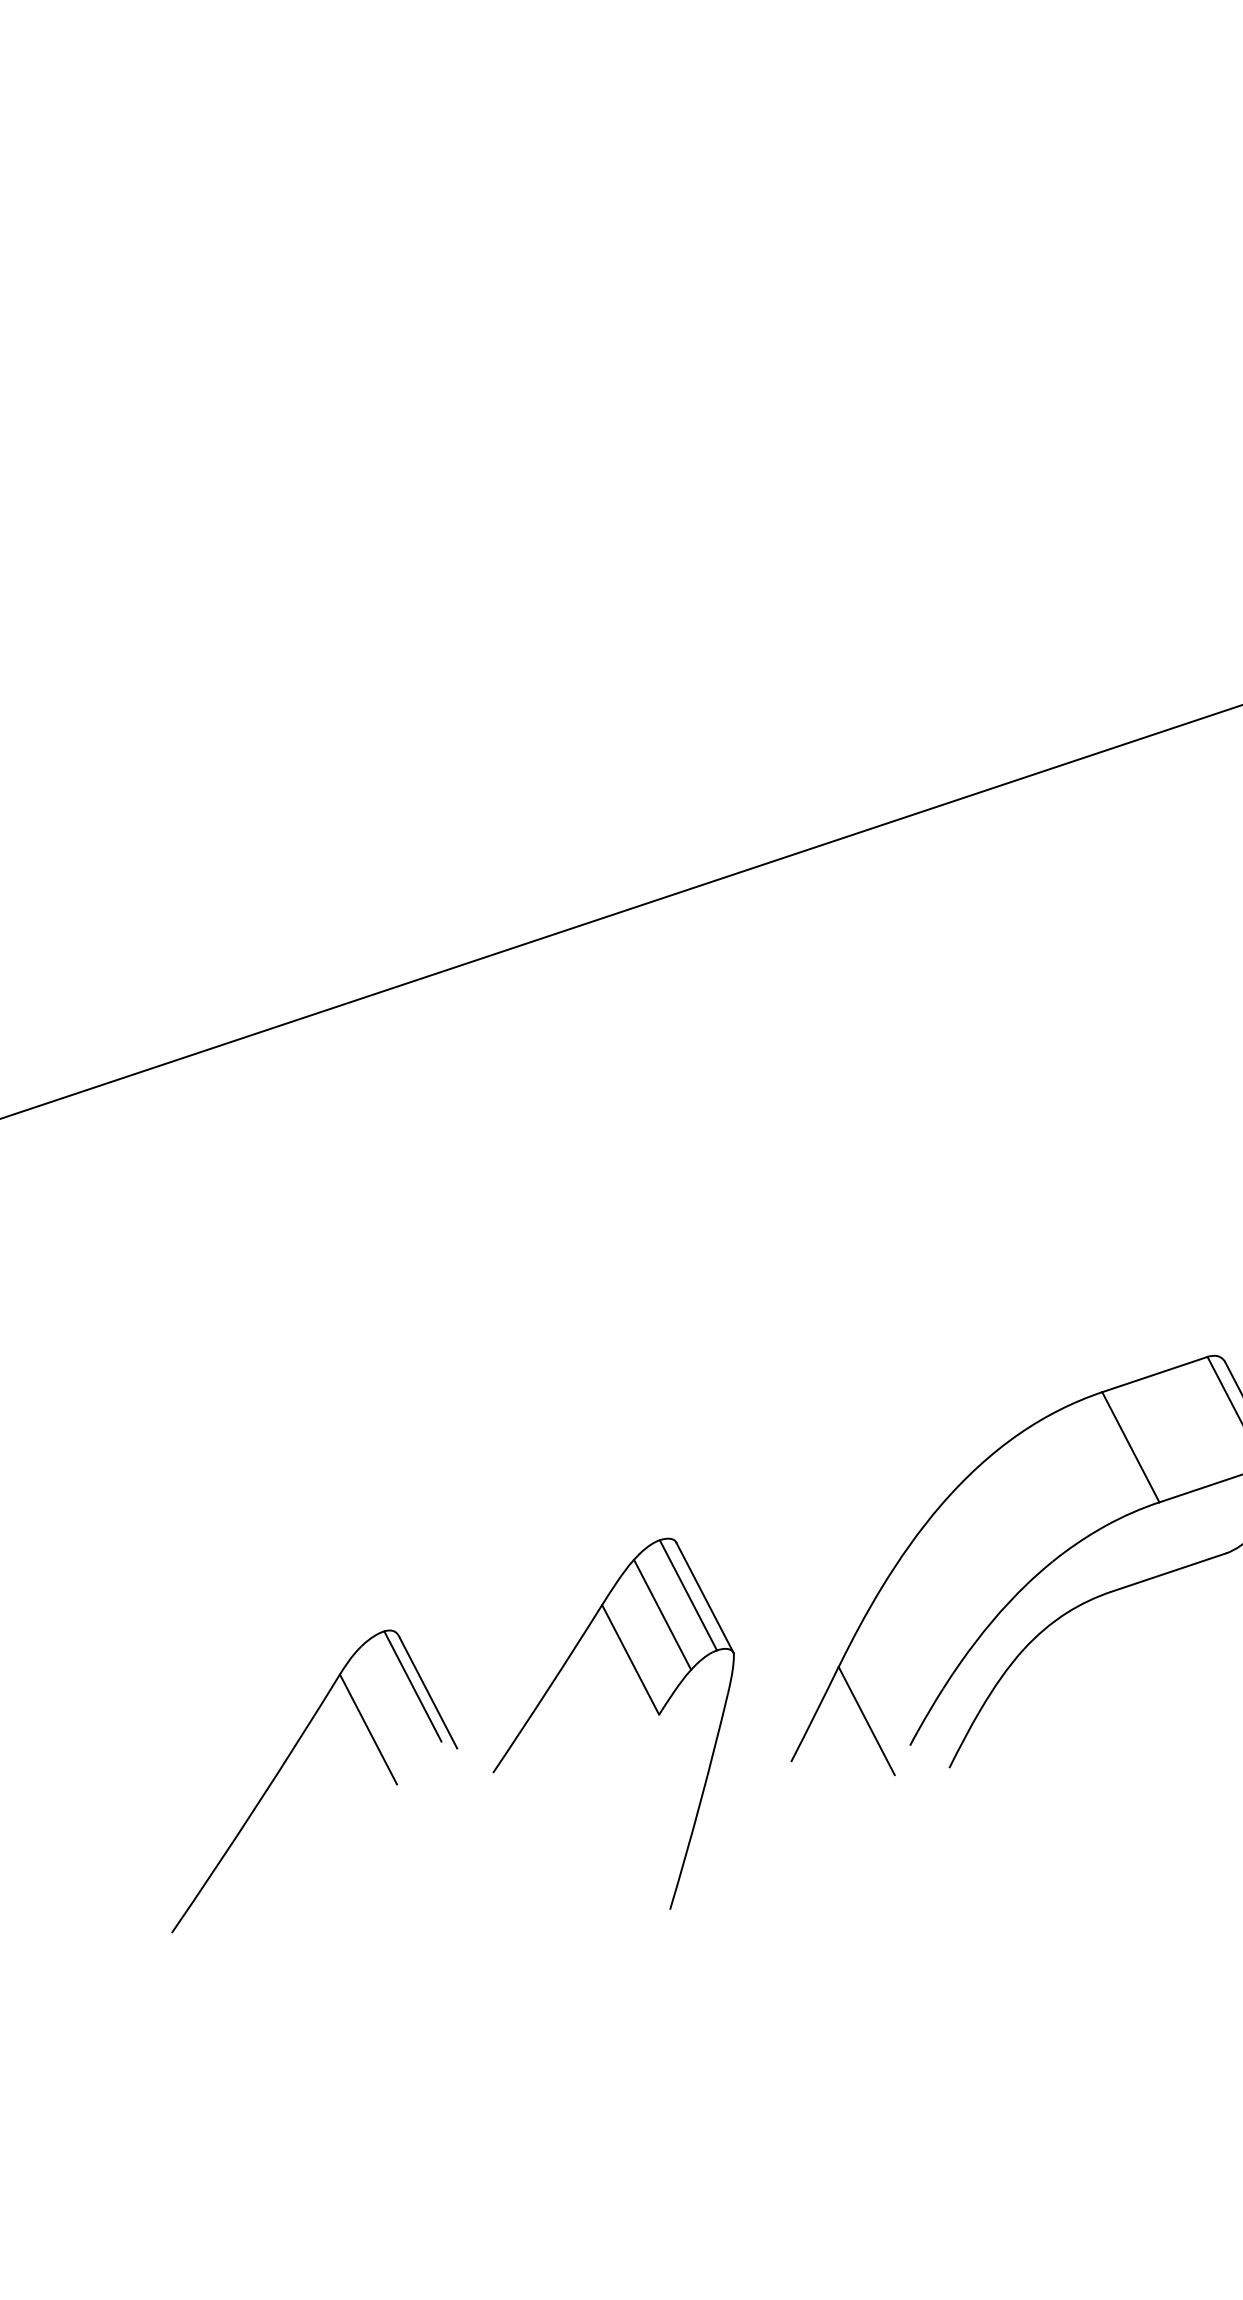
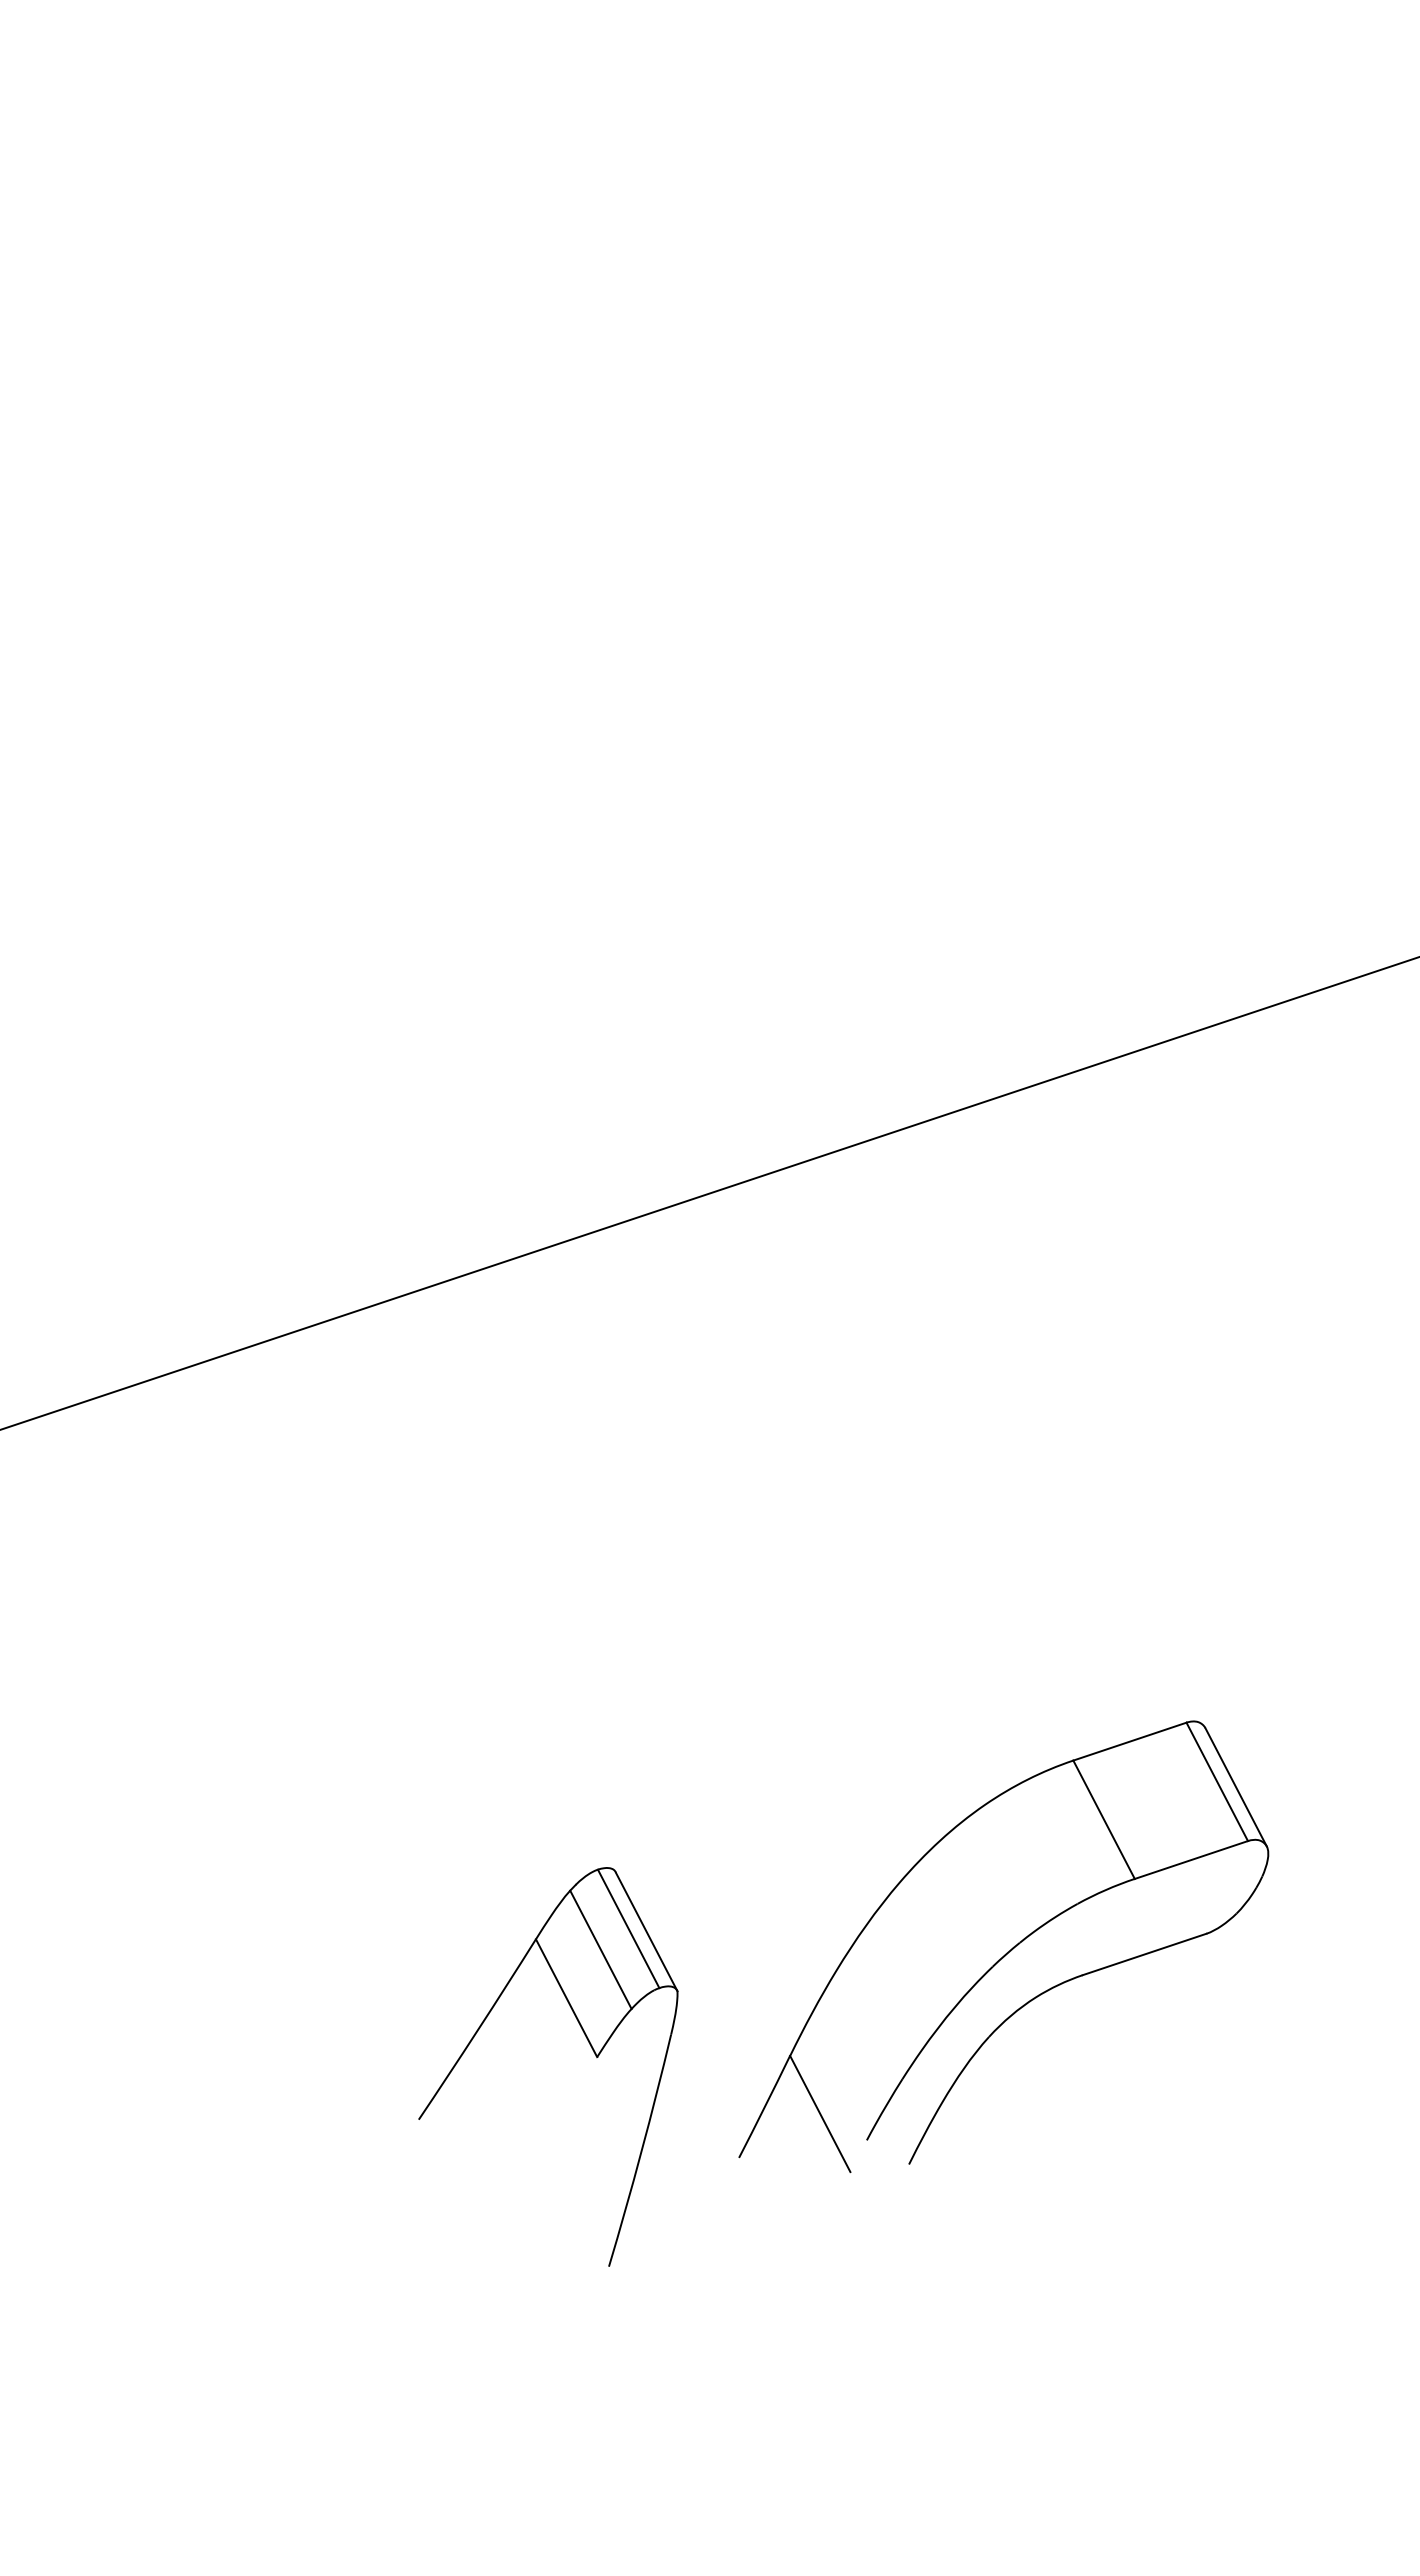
part: (652, 1704) -> (590, 2046), moved
part: (287, 1760) -> (197, 2156), removed

